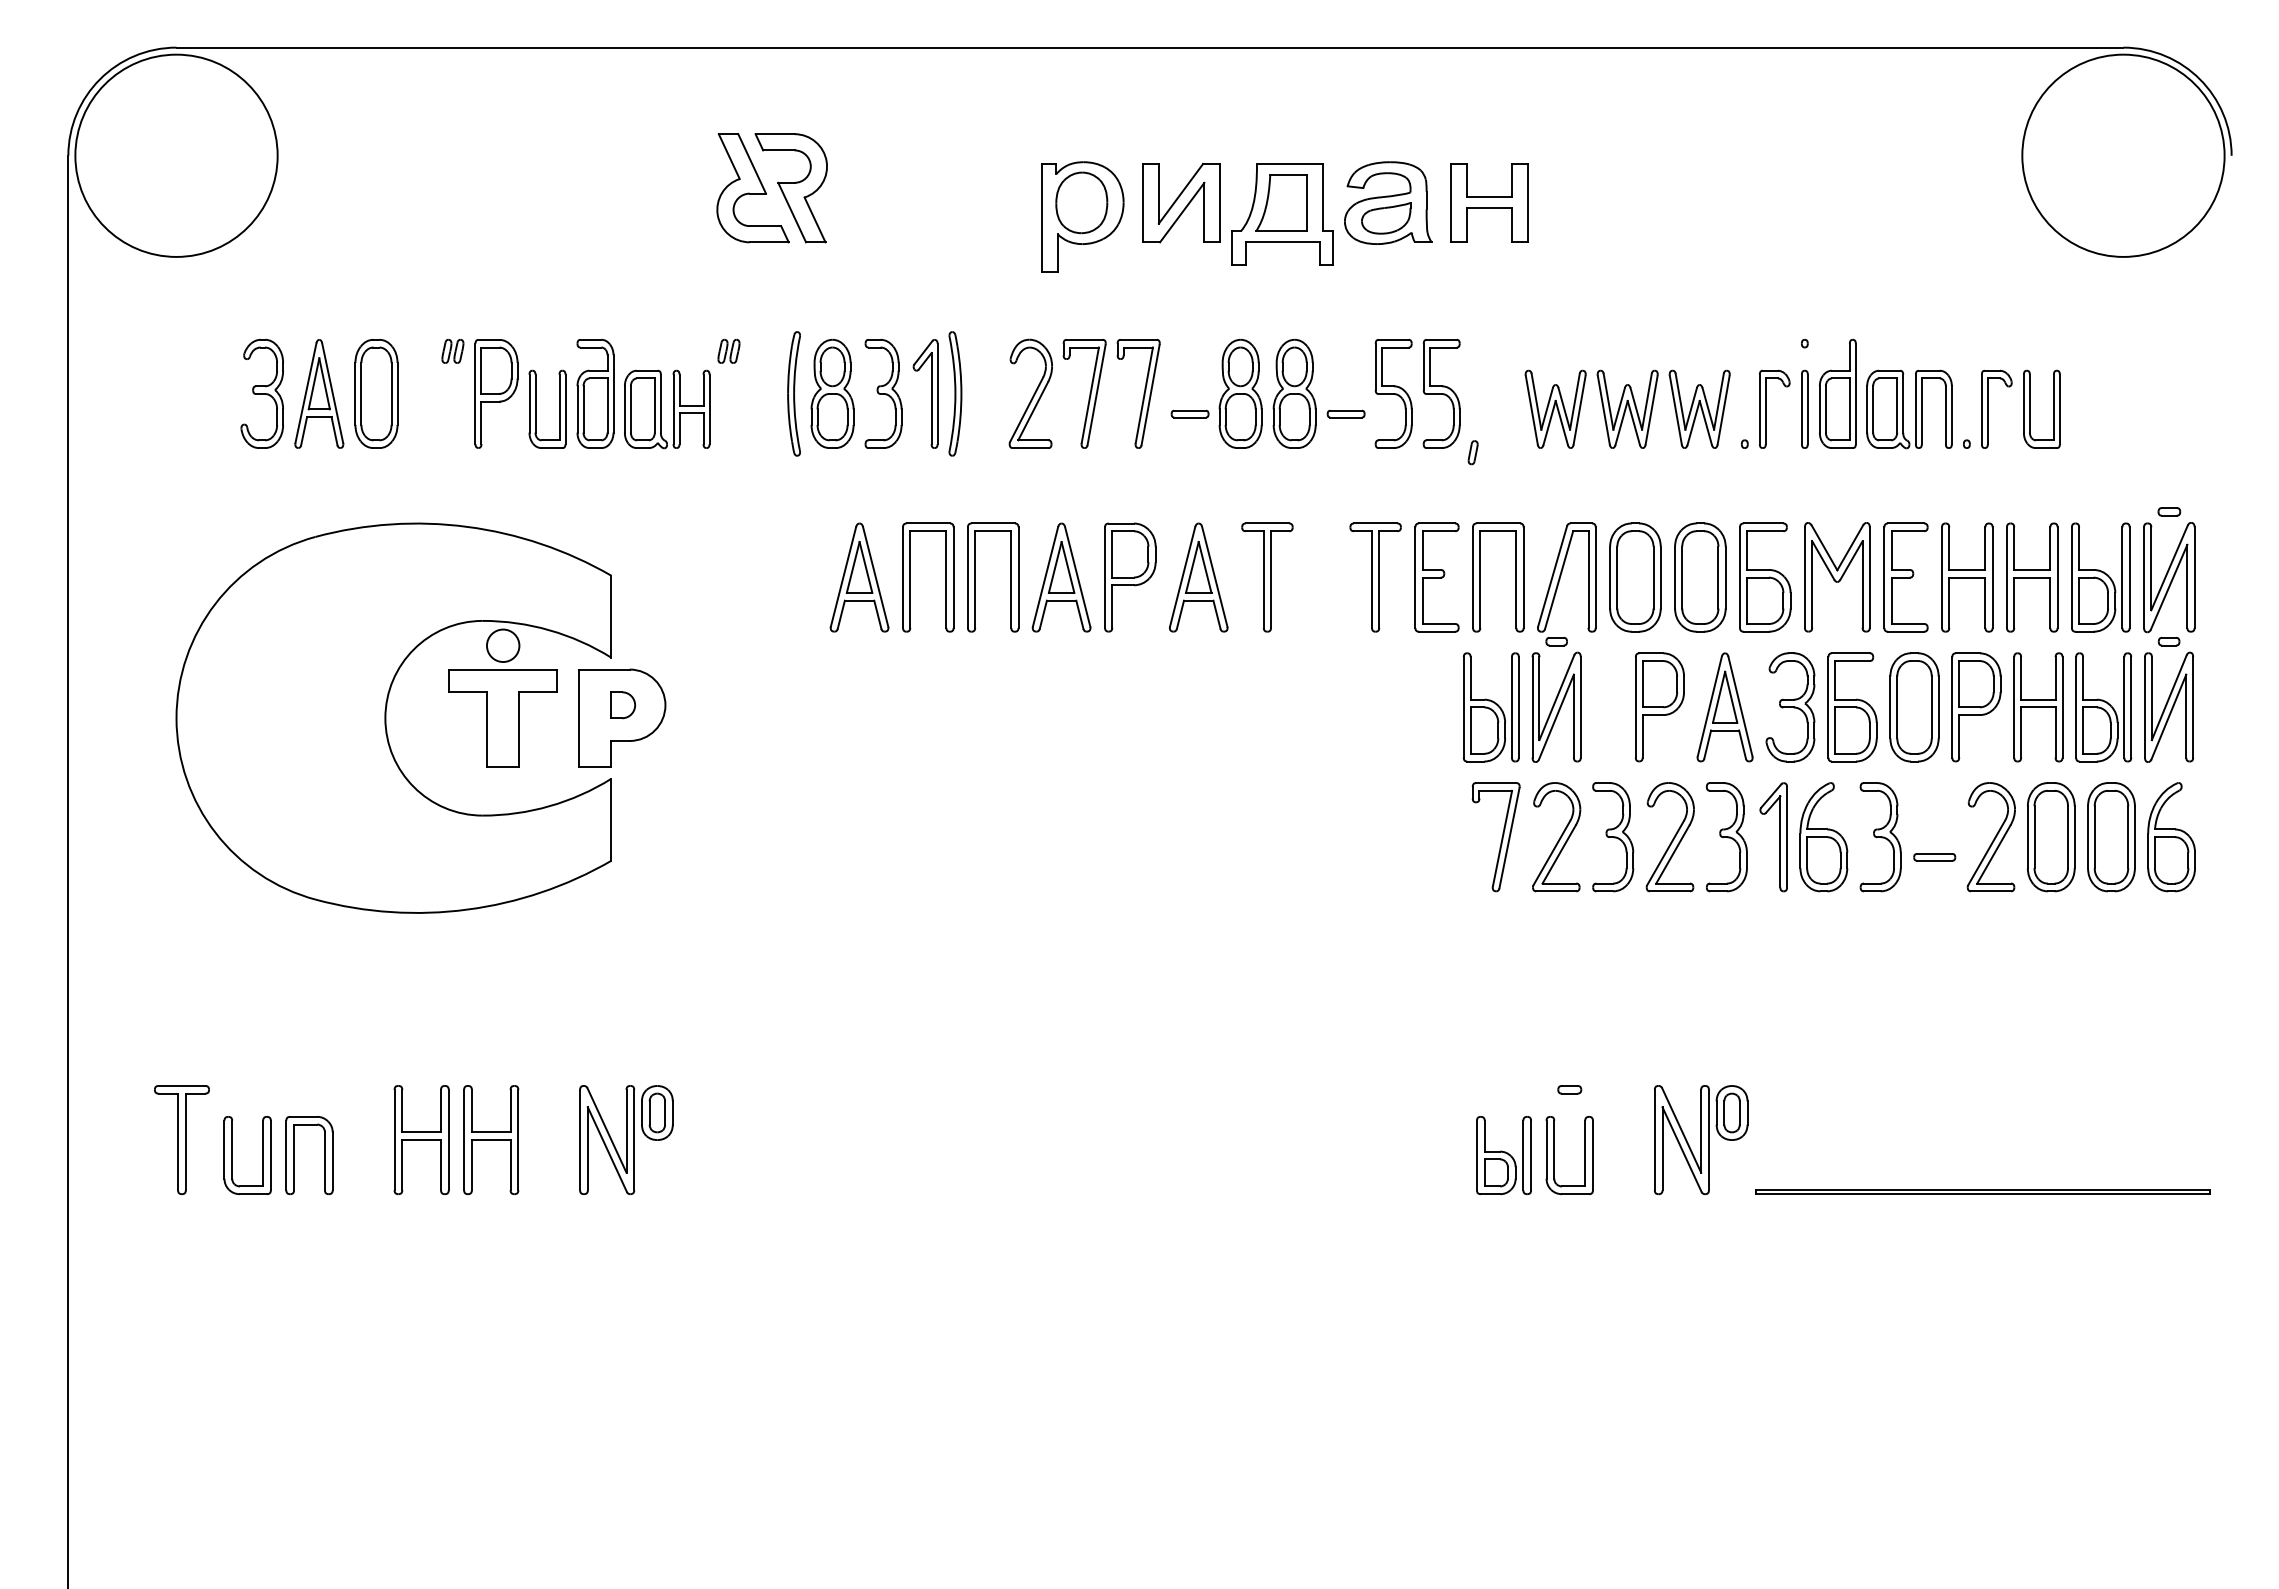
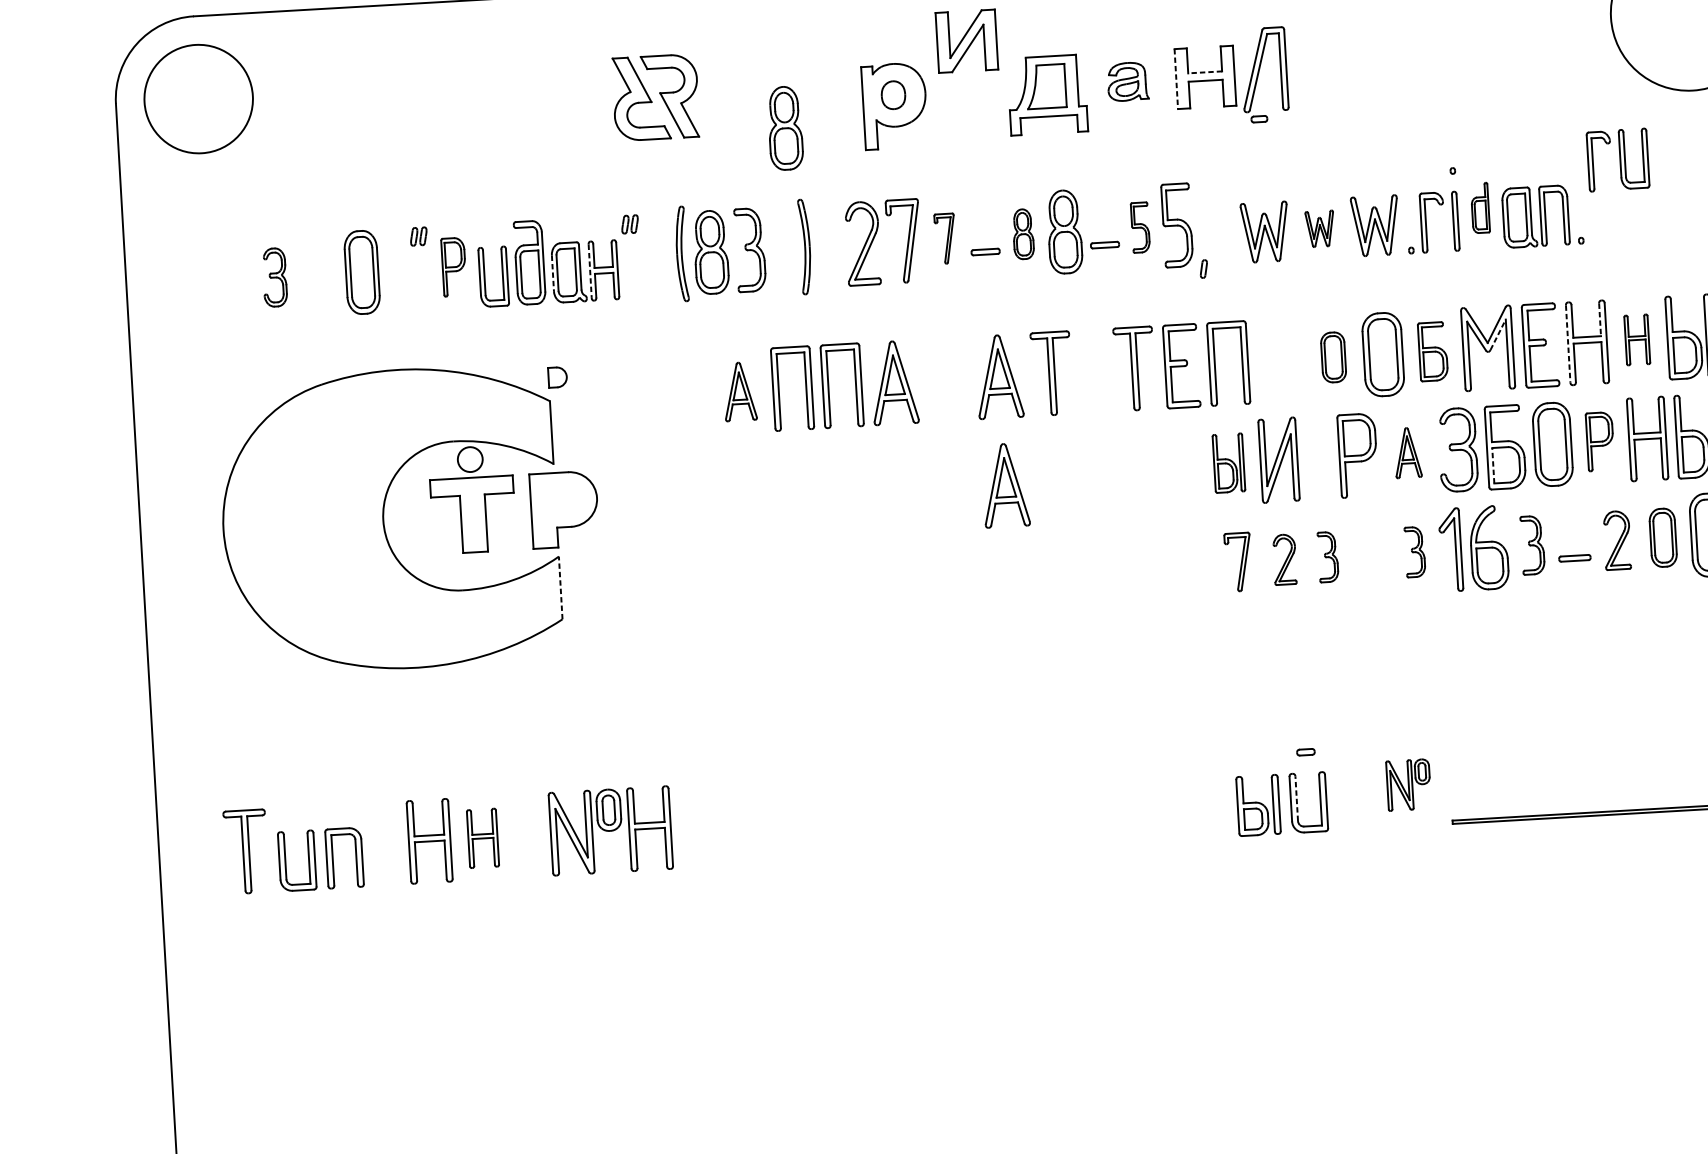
circle: (176, 155) -> (198, 98), size x0.7
line: (1489, 196) -> (1205, 72), solid -> dashed
part: (1081, 202) -> (893, 94), size x0.6
part: (1388, 202) -> (1128, 81), size x0.6
part: (1181, 203) -> (966, 41), moved
line: (1451, 203) -> (1176, 79), solid -> dashed
part: (938, 237) -> (785, 128), added
part: (261, 393) -> (274, 277), size x0.7
part: (319, 393) -> (318, 274), removed
part: (496, 393) -> (454, 266), size x0.7
part: (925, 393) -> (782, 247), removed
part: (1138, 393) -> (945, 238), size x0.6
part: (1240, 393) -> (1023, 234), size x0.6
part: (1393, 393) -> (1140, 227), size x0.6
part: (1837, 393) -> (1480, 207), size x0.6
part: (1627, 408) -> (1320, 228), size x0.6
part: (1988, 408) -> (1593, 161), moved
part: (2030, 408) -> (1625, 158), moved
line: (624, 409) -> (552, 273), solid -> dashed
line: (673, 409) -> (590, 271), solid -> dashed
line: (1985, 549) -> (1600, 320), solid -> dashed
line: (1851, 559) -> (1498, 334), solid -> dashed
part: (859, 577) -> (739, 391), size x0.7
part: (1130, 577) -> (947, 379), removed
part: (1635, 577) -> (1333, 357), size x0.6
part: (1765, 577) -> (1433, 351), size x0.7
part: (2032, 577) -> (1637, 339), size x0.6
line: (1942, 578) -> (1568, 344), solid -> dashed
part: (1559, 583) -> (1258, 74), moved
part: (623, 705) -> (557, 377), moved
part: (1490, 707) -> (1228, 463), size x0.7
part: (1724, 707) -> (1407, 452), size x0.6
part: (1976, 707) -> (1600, 441), size x0.7
part: (1198, 719) -> (1005, 485), added
line: (1835, 730) -> (1493, 465), solid -> dashed
line: (611, 819) -> (560, 587), solid -> dashed
part: (1495, 837) -> (1237, 562), size x0.7
part: (1556, 837) -> (1284, 559), size x0.6
part: (1613, 837) -> (1328, 557), size x0.6
part: (1669, 837) -> (1371, 554), removed
part: (1726, 837) -> (1414, 552), size x0.6
part: (1880, 837) -> (1532, 545), size x0.7
part: (1990, 837) -> (1616, 540), size x0.7
part: (2051, 837) -> (1663, 537), size x0.7
part: (491, 1140) -> (483, 838), size x0.7
part: (709, 1140) -> (649, 829), added
part: (1701, 1140) -> (1408, 785), size x0.6
line: (1554, 1149) -> (1296, 798), solid -> dashed

